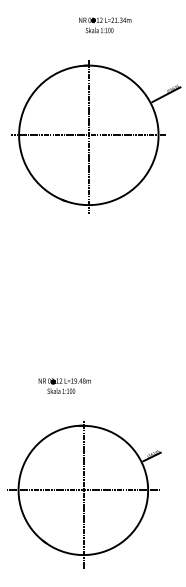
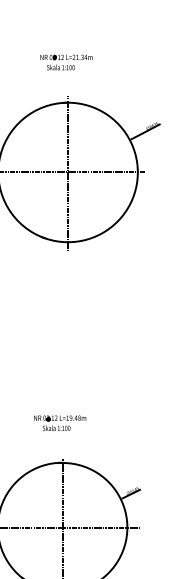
part: (105, 25) -> (66, 62), moved
part: (64, 385) -> (59, 422), moved

